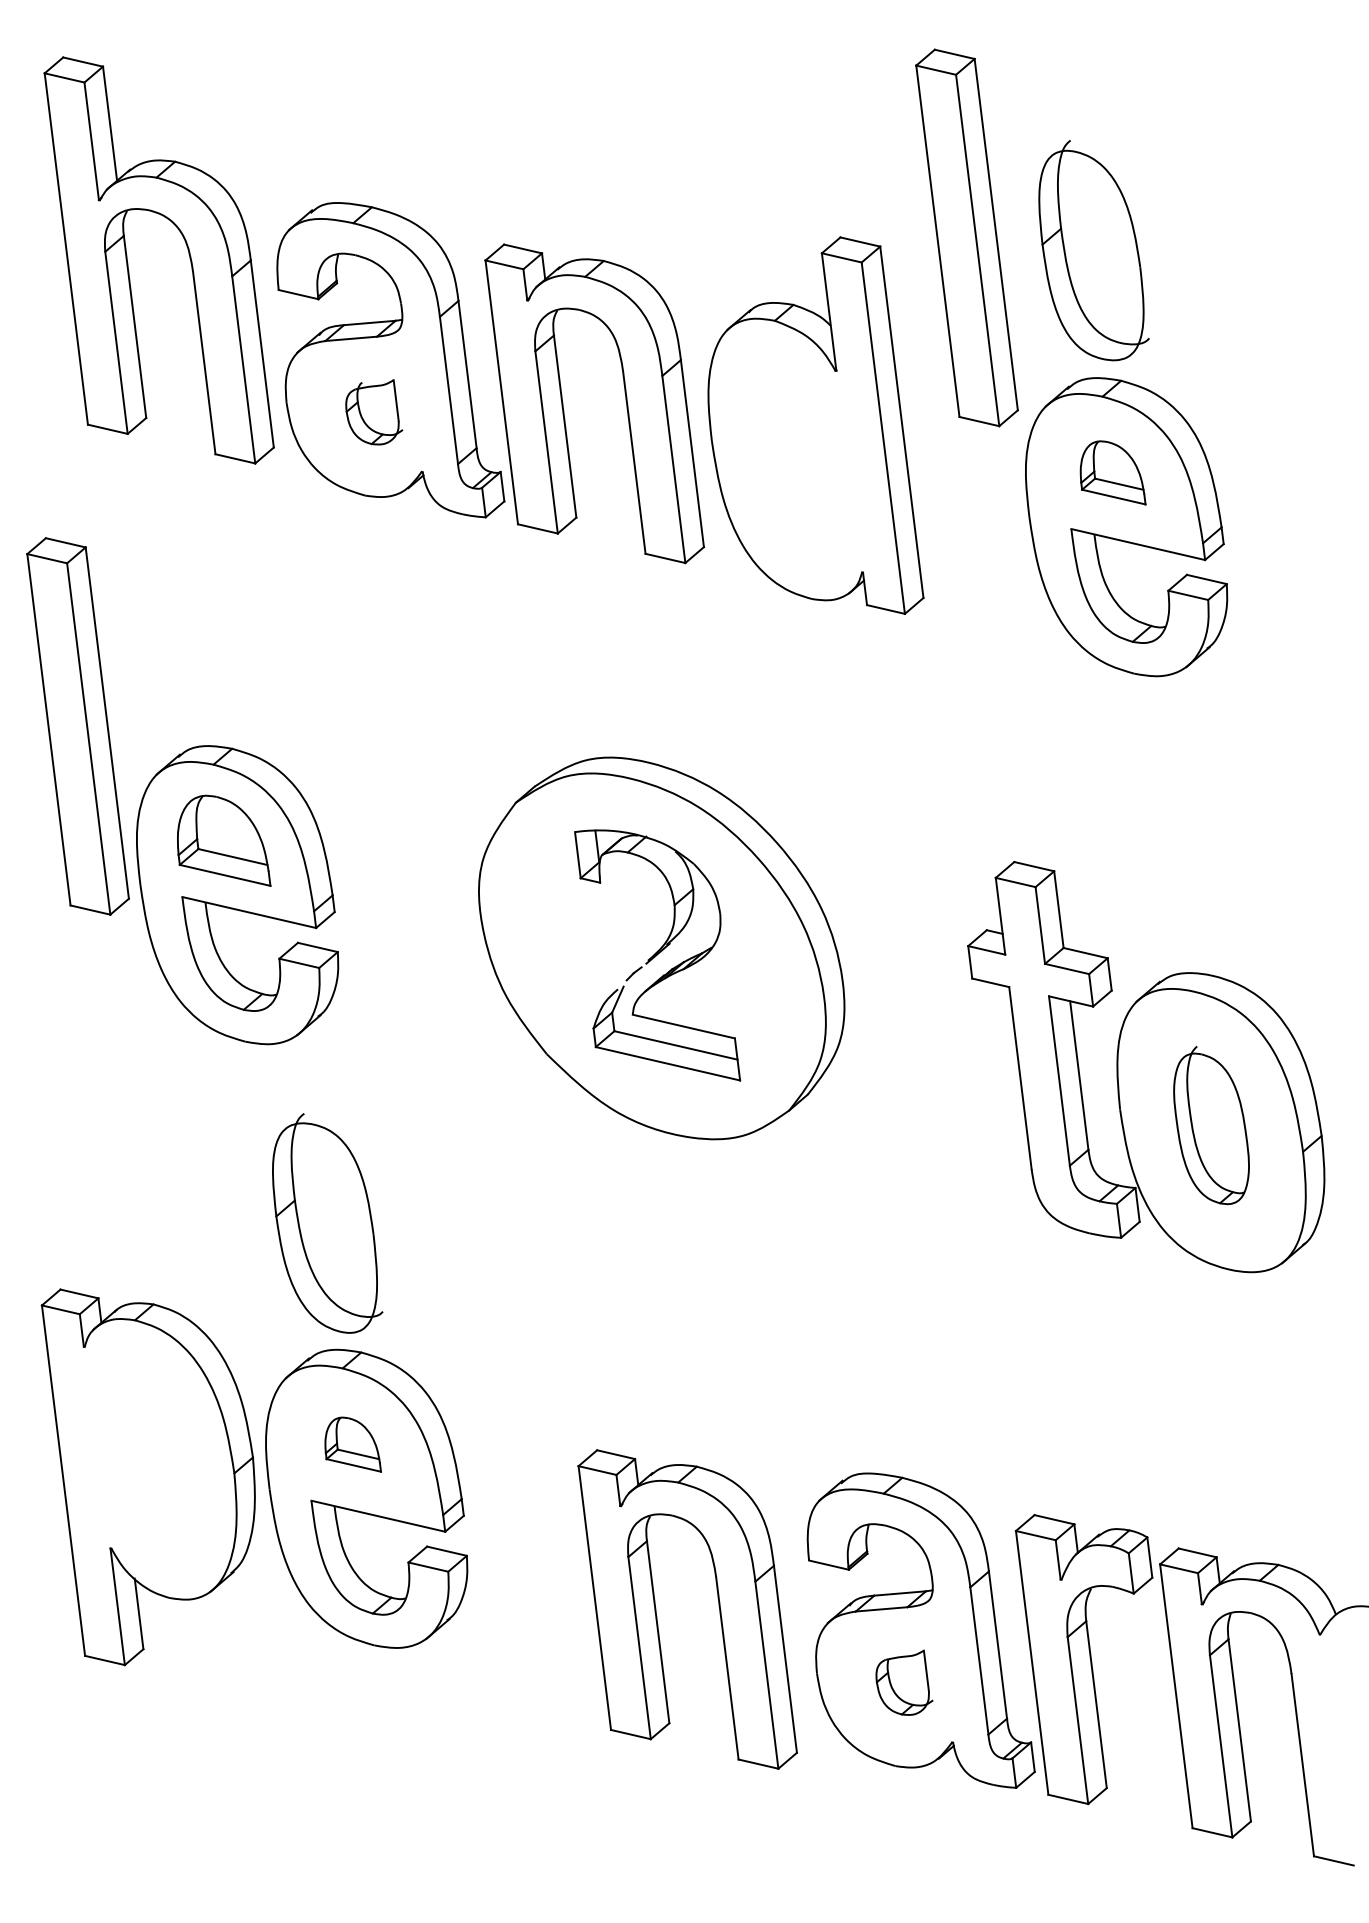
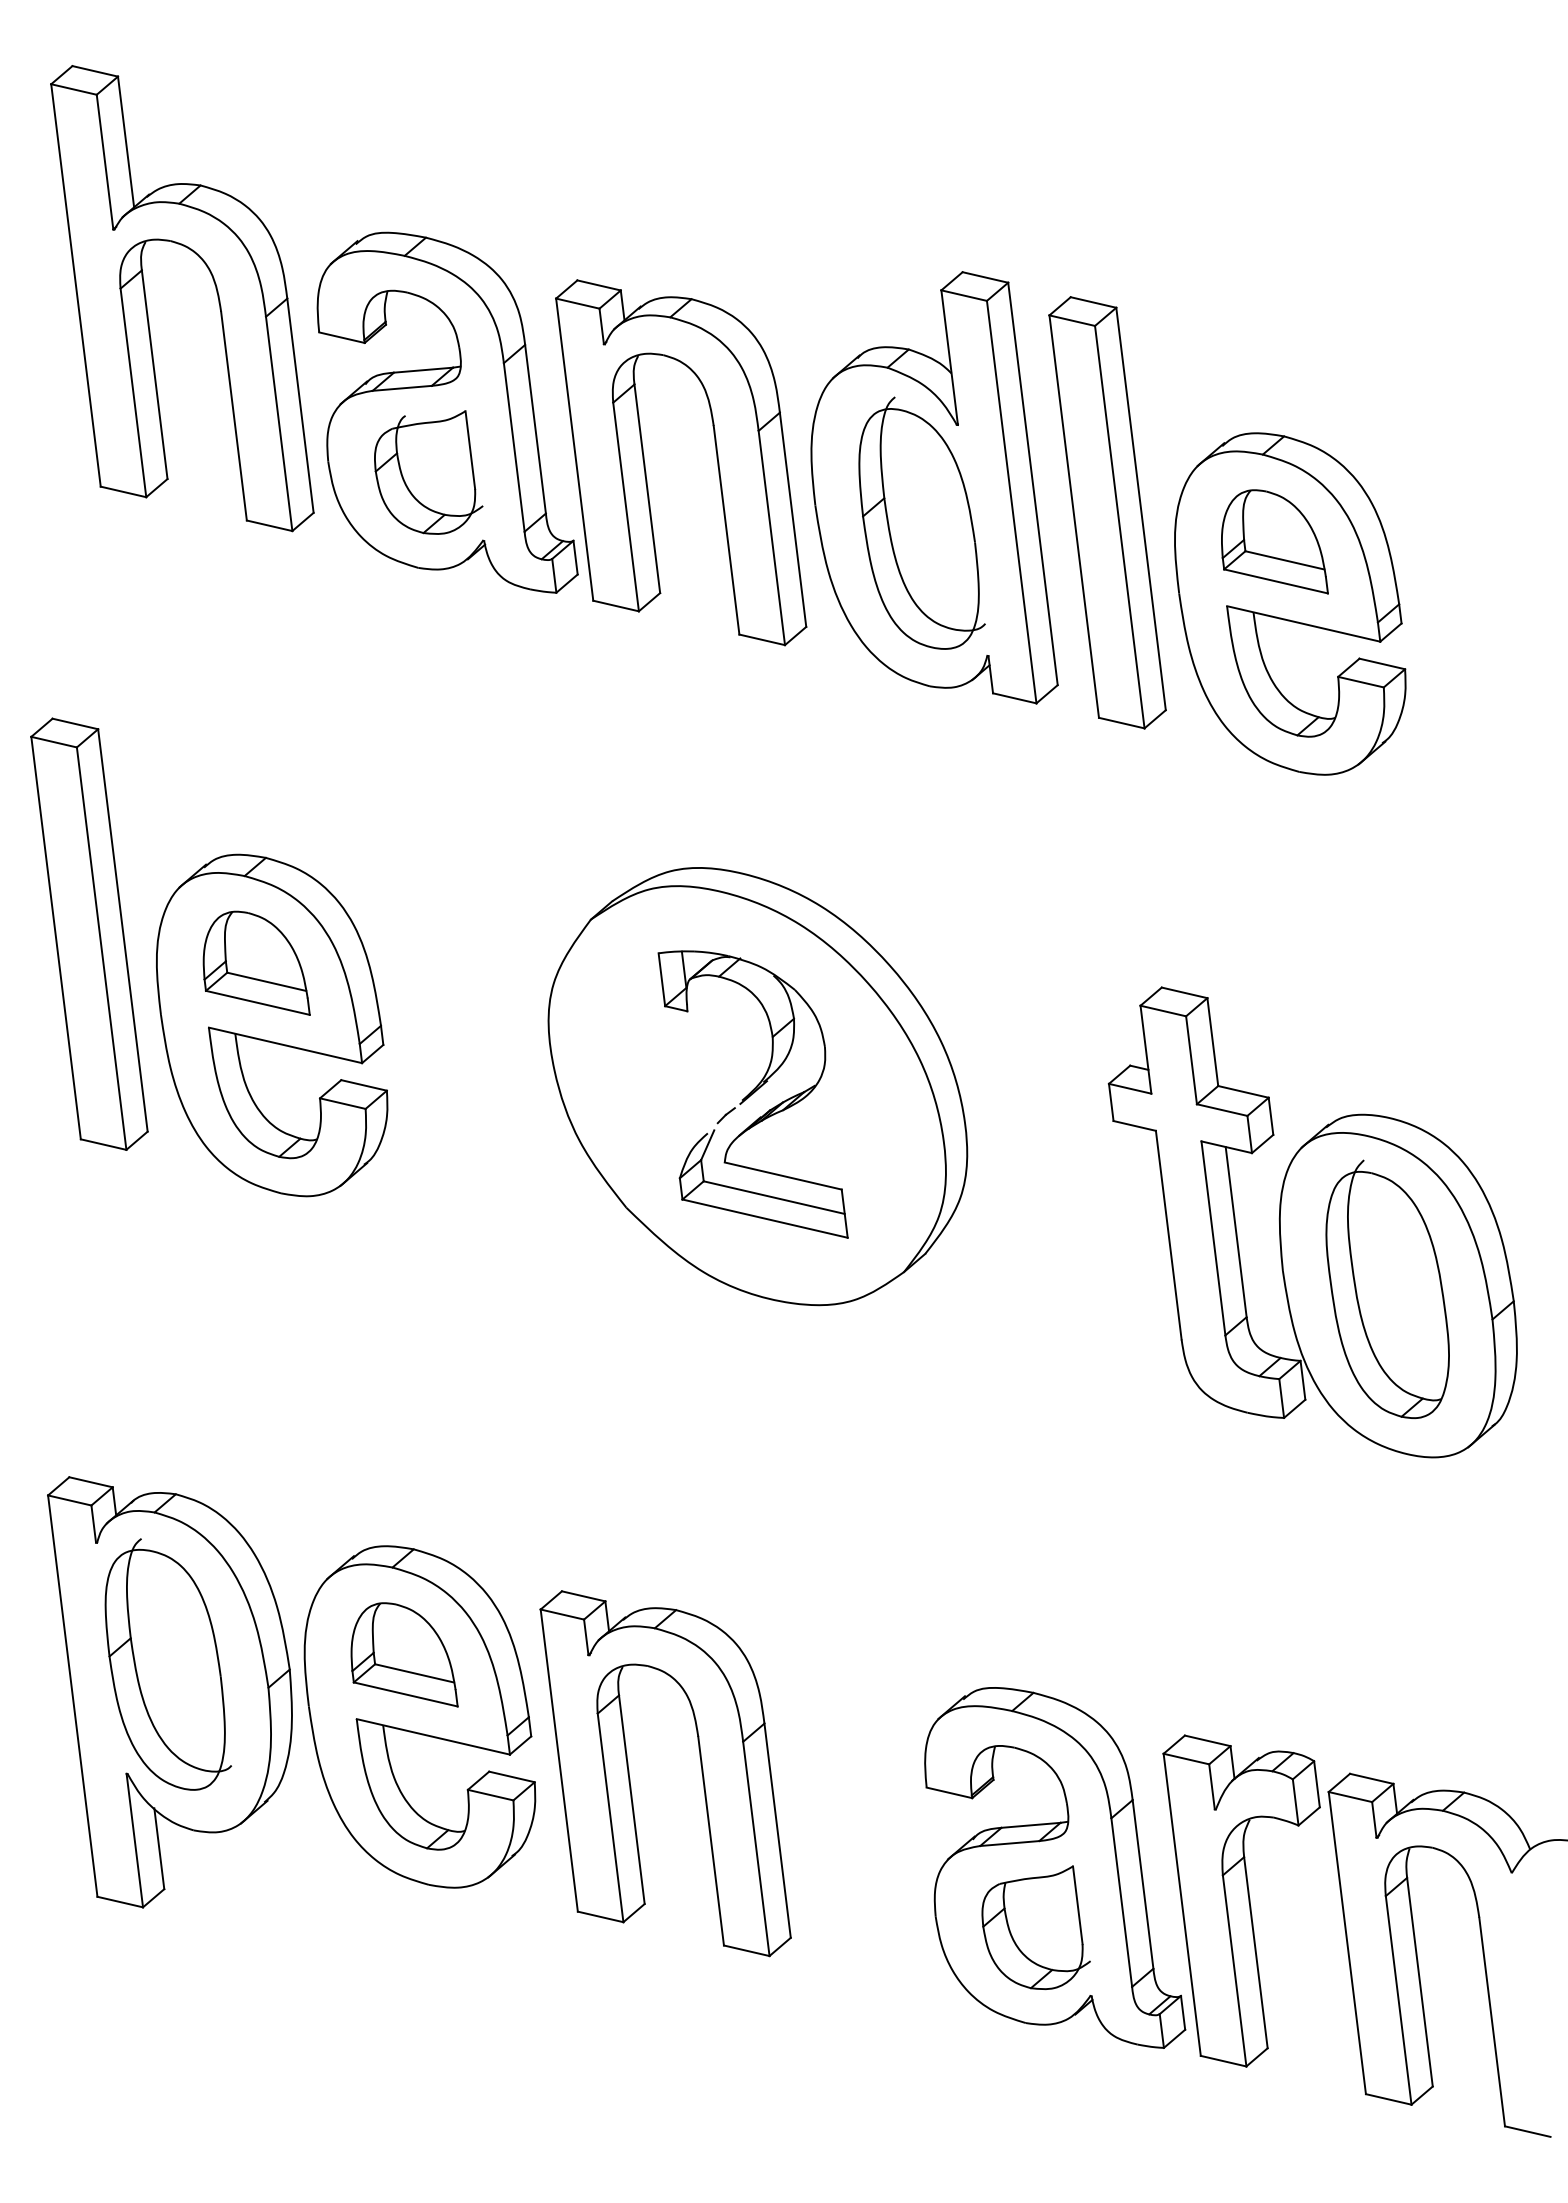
part: (966, 237) -> (1107, 512), moved
part: (1093, 249) -> (921, 522), moved
part: (374, 412) -> (428, 472), size x1.67
part: (1112, 472) -> (1274, 541), size x1.43
part: (78, 725) -> (89, 933), moved
part: (1211, 1124) -> (1387, 1288), size x1.43
part: (326, 1223) -> (167, 1664), moved
part: (353, 1444) -> (404, 1654), size x1.67
part: (656, 1613) -> (630, 1778), moved
part: (904, 1682) -> (1035, 1927), size x1.67

